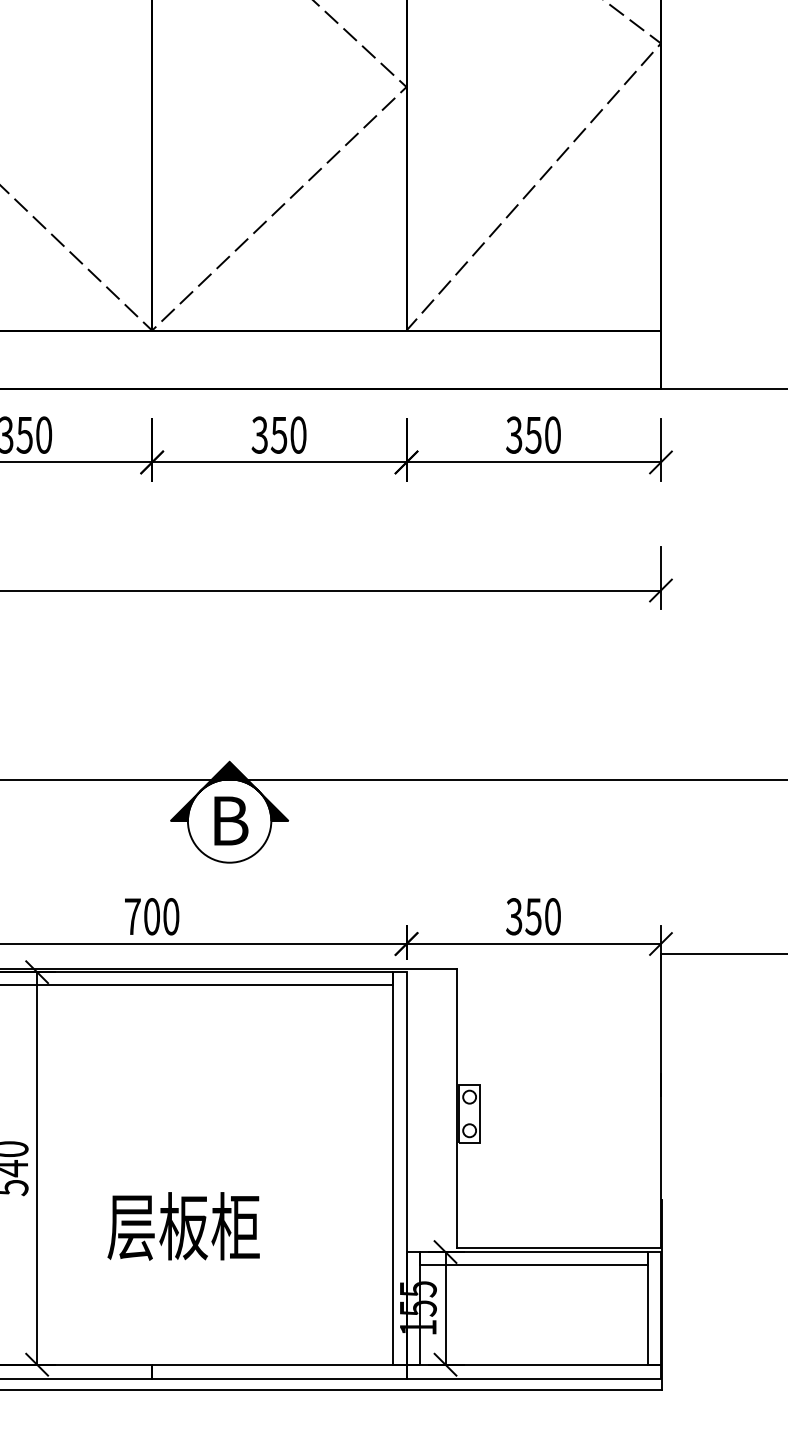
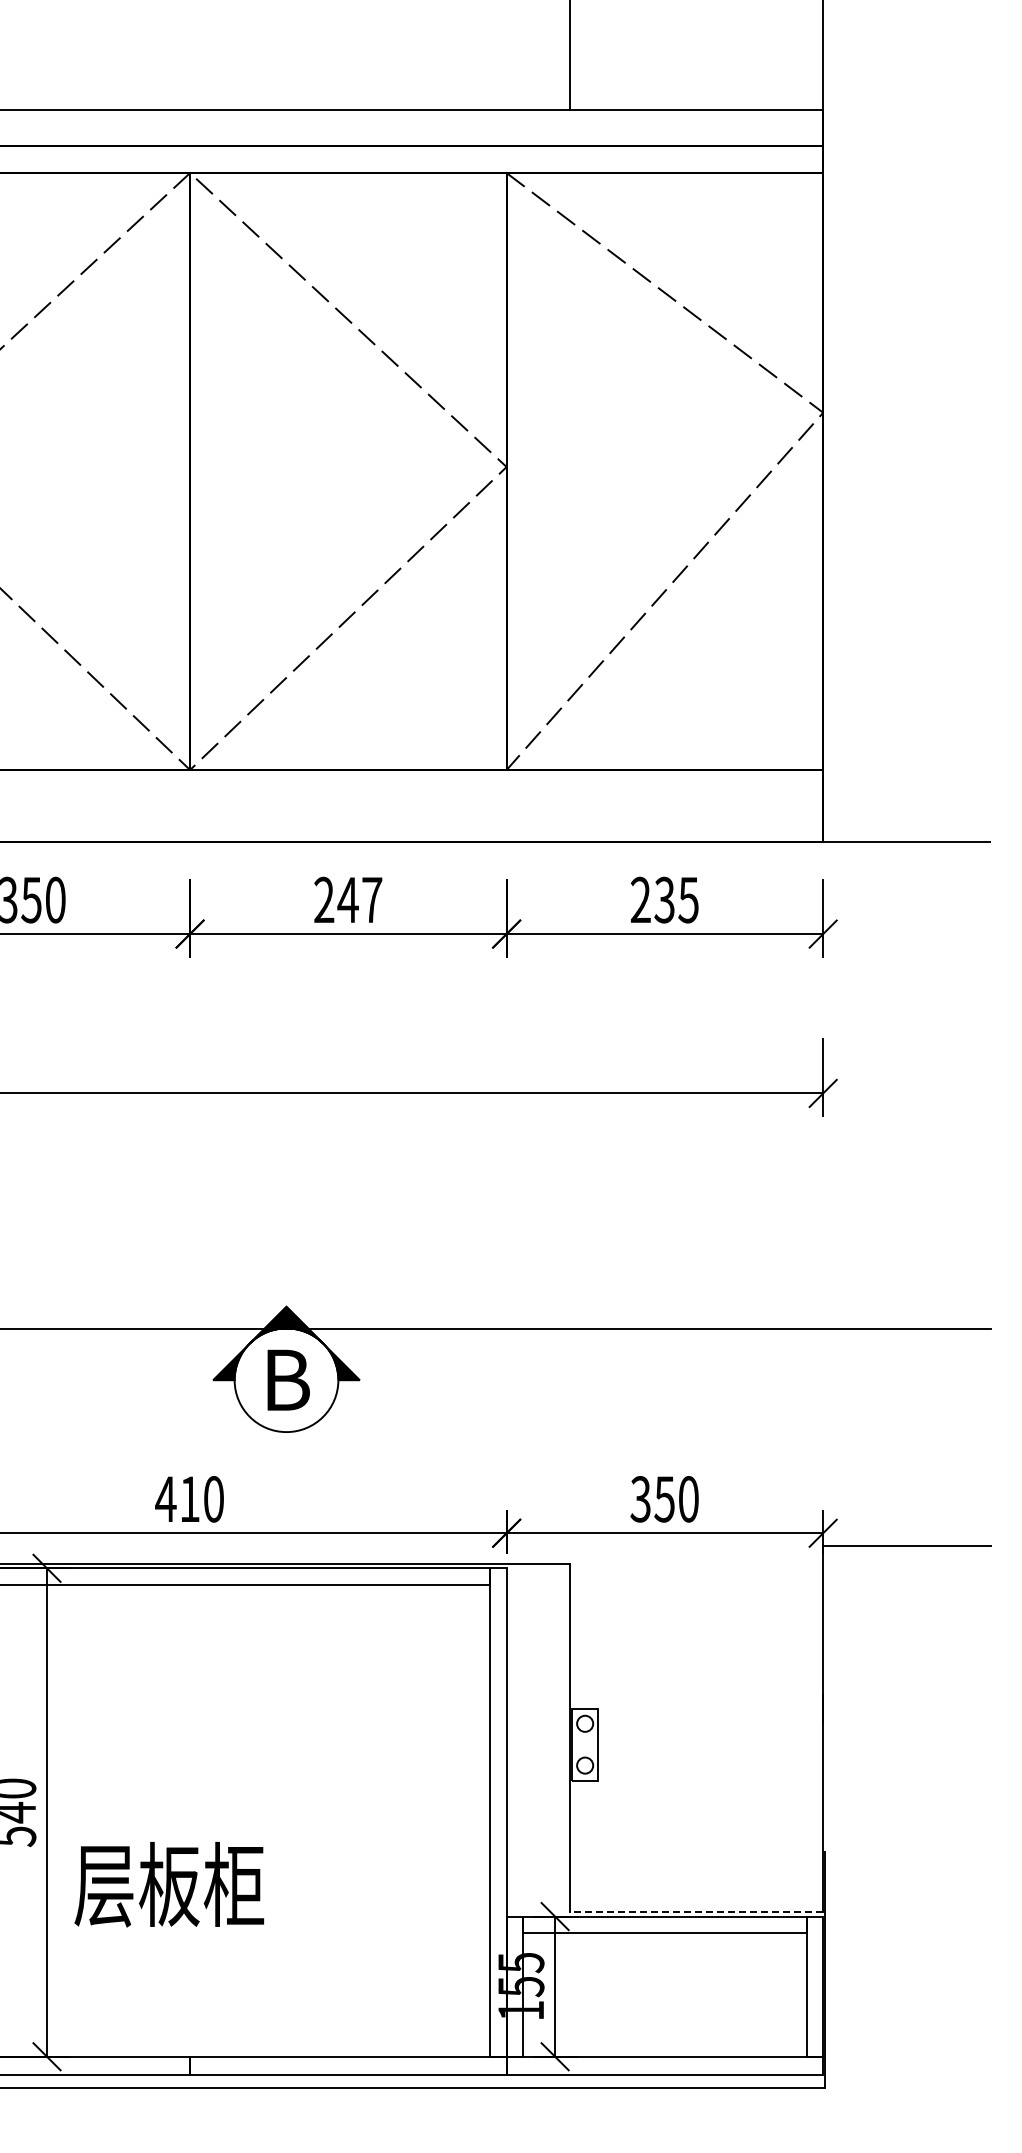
text: (278, 434) -> (347, 899), 350 -> 247
text: (533, 434) -> (664, 899), 350 -> 235
text: (142, 916) -> (177, 1499), 700 -> 410
text: (183, 1226) -> (169, 1884), moved
line: (559, 1248) -> (696, 1912), solid -> dashed

